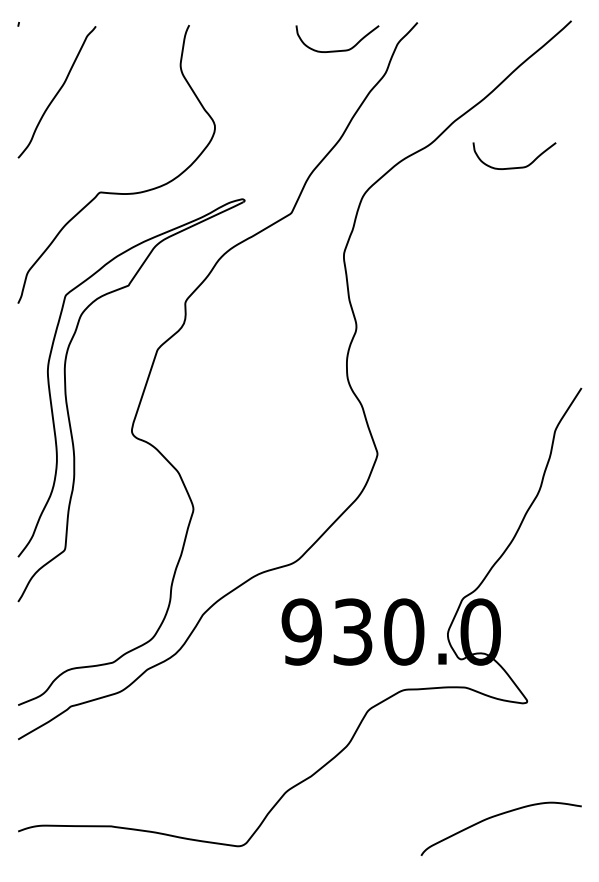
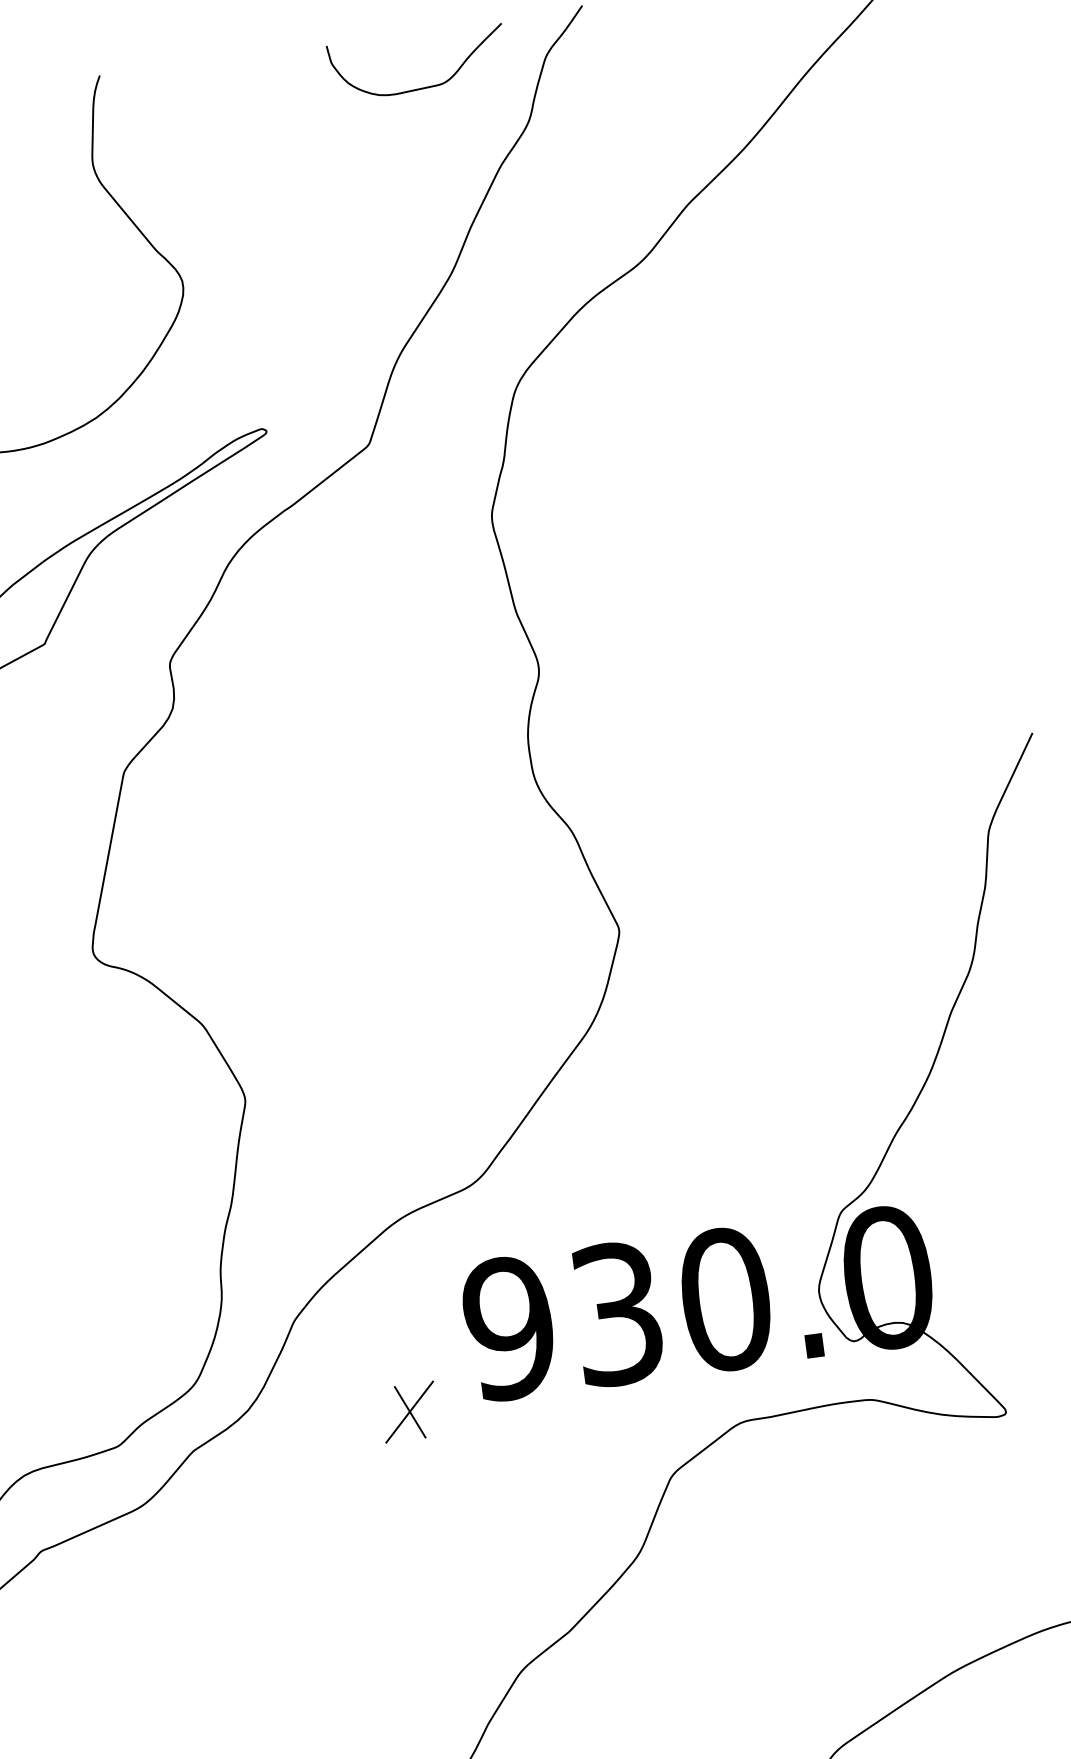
curve: (514, 167) -> (828, 285), removed
part: (250, 664) -> (409, 1411), added

